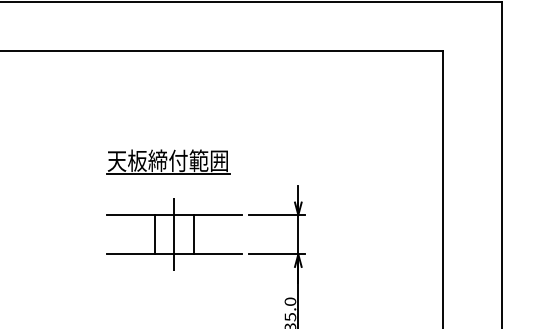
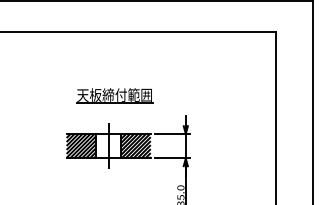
part: (167, 161) -> (114, 95), moved
hatch: (130, 233) -> (81, 145), added
hatch: (217, 233) -> (135, 145), added

